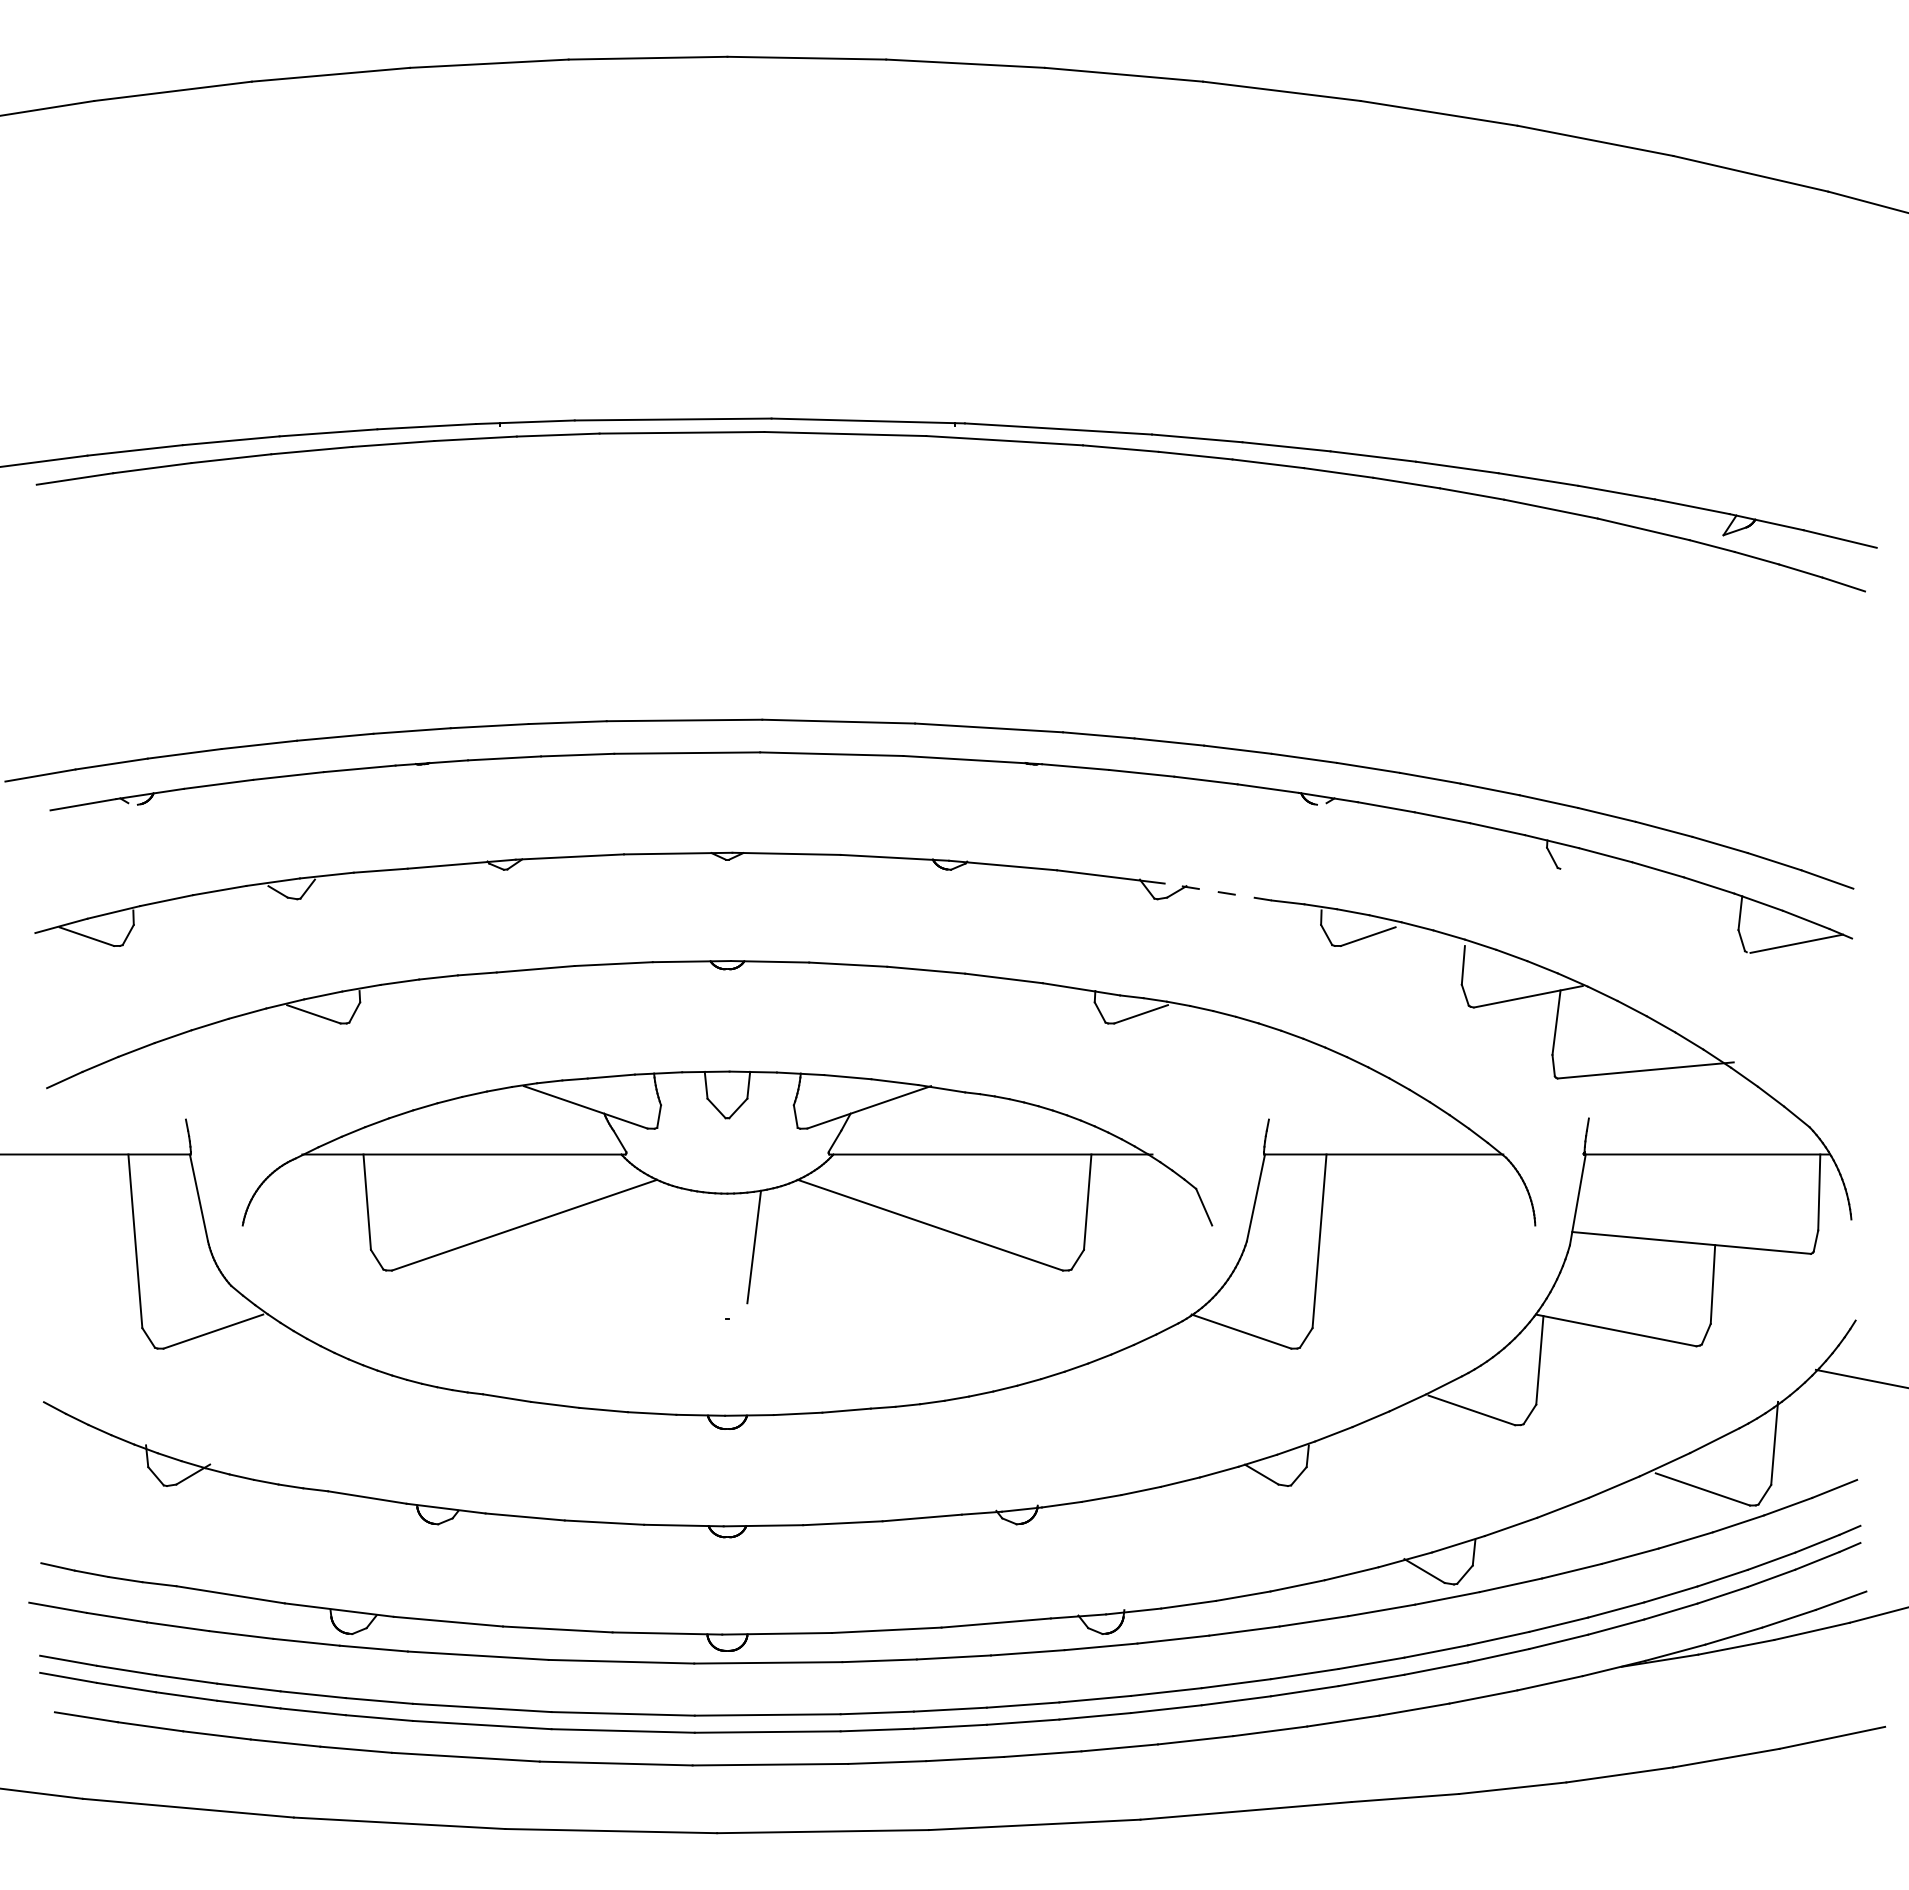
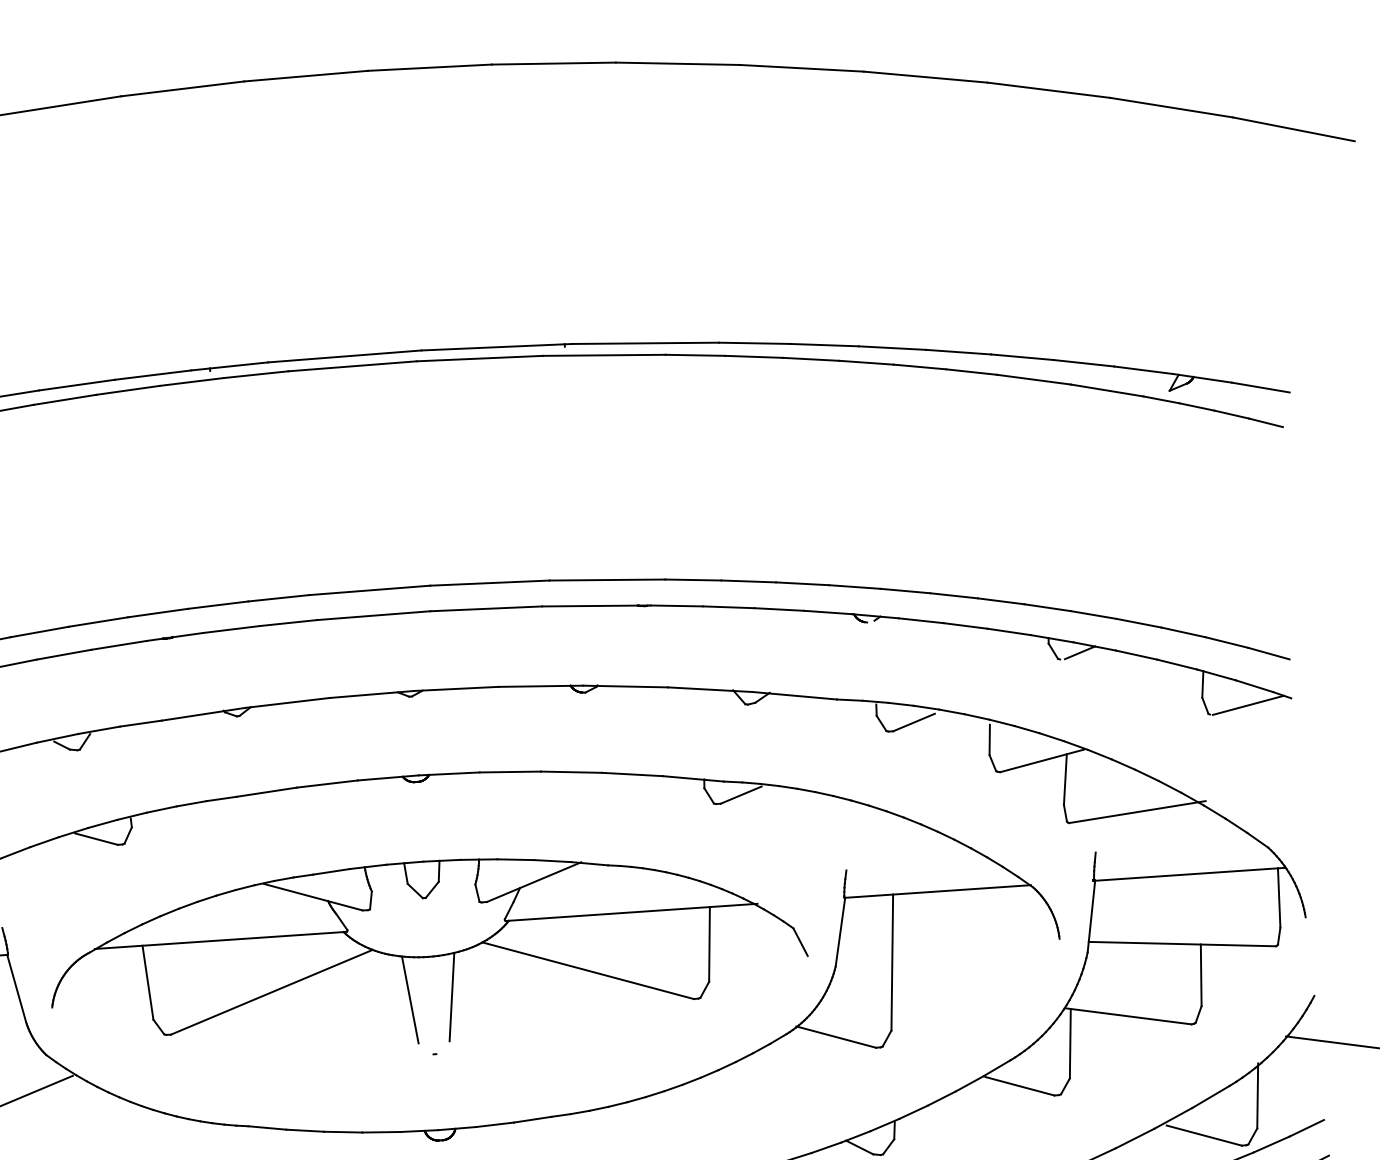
line: (1586, 861) -> (1080, 652), added
line: (1217, 891) -> (794, 695), dashed -> solid
line: (700, 1246) -> (410, 999), added

